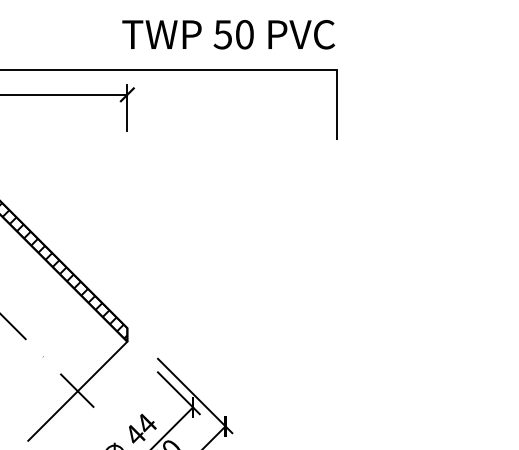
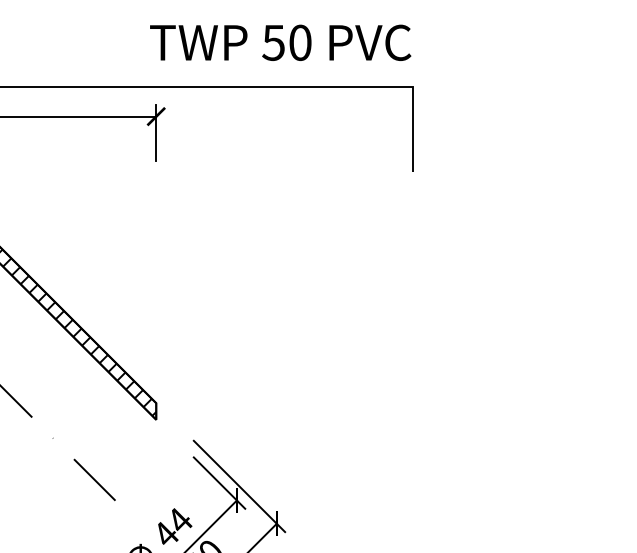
line: (77, 391) -> (95, 480), removed

